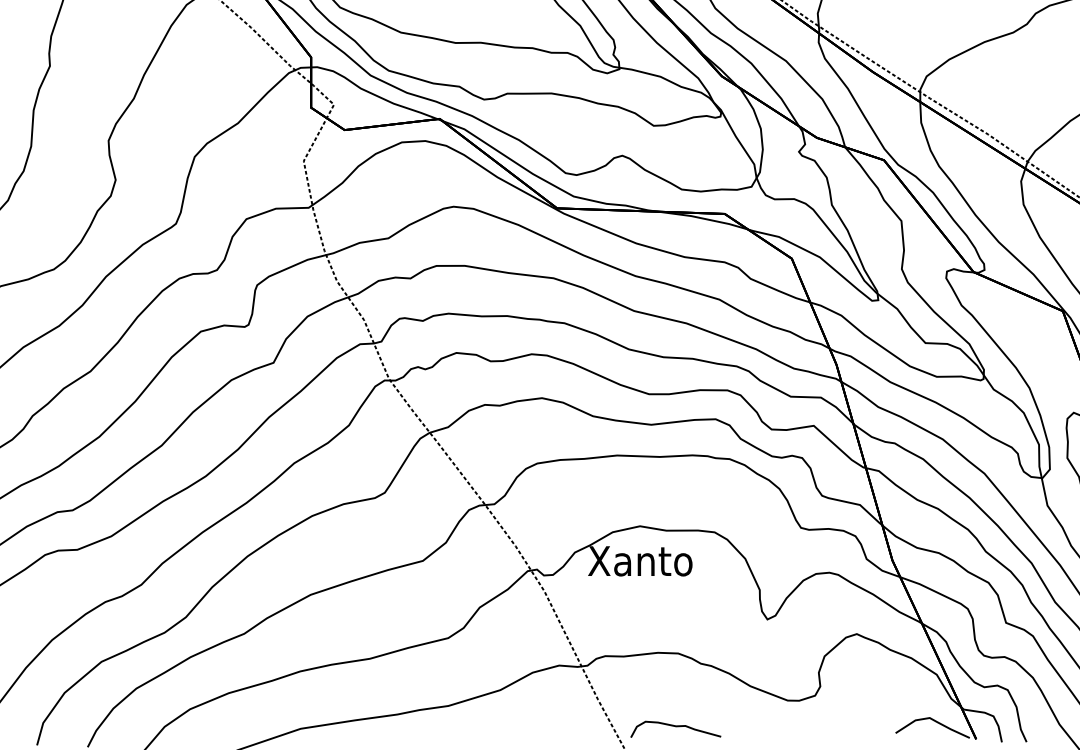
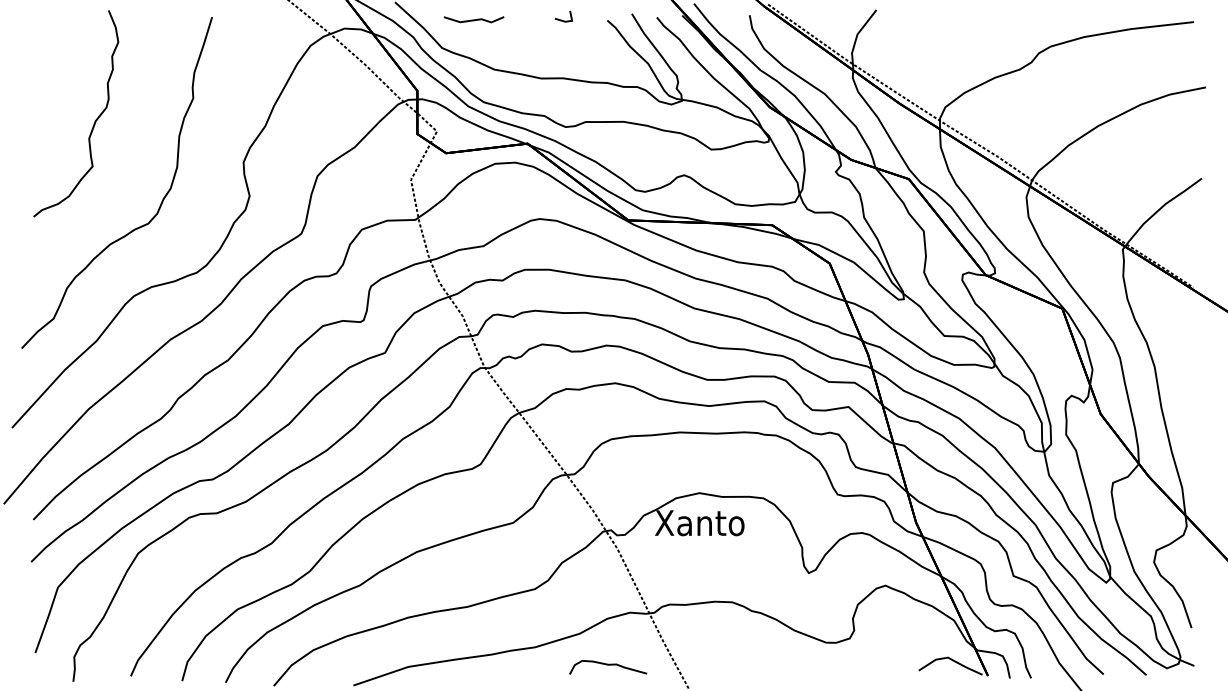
curve: (676, 727) -> (608, 665), moved

